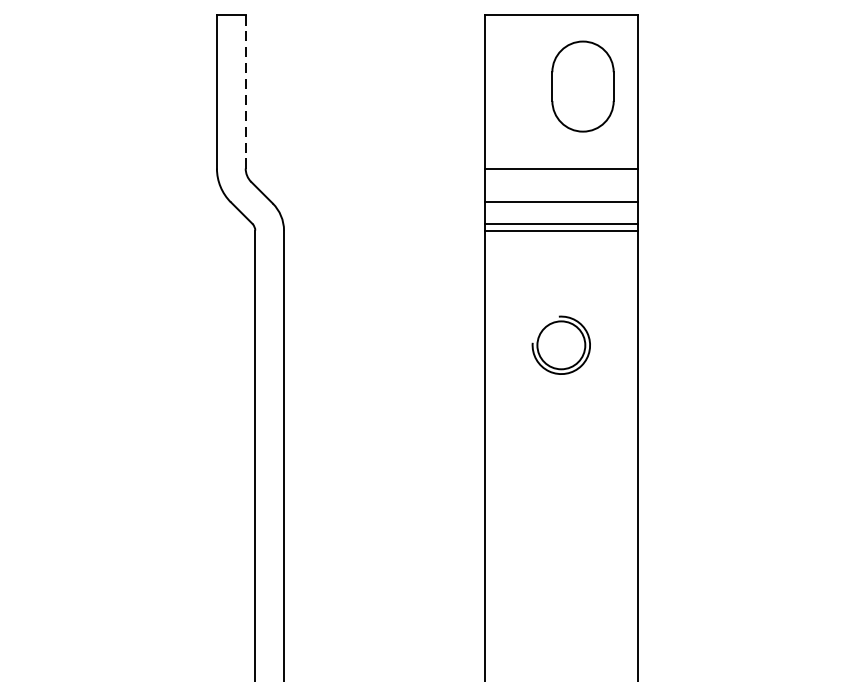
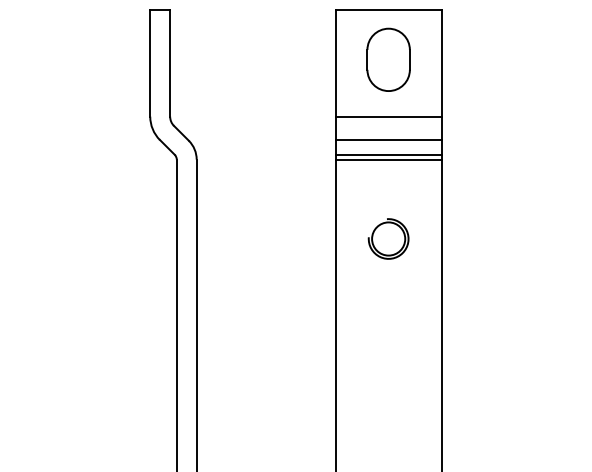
part: (582, 86) -> (388, 59), moved
line: (246, 90) -> (170, 62), dashed -> solid

